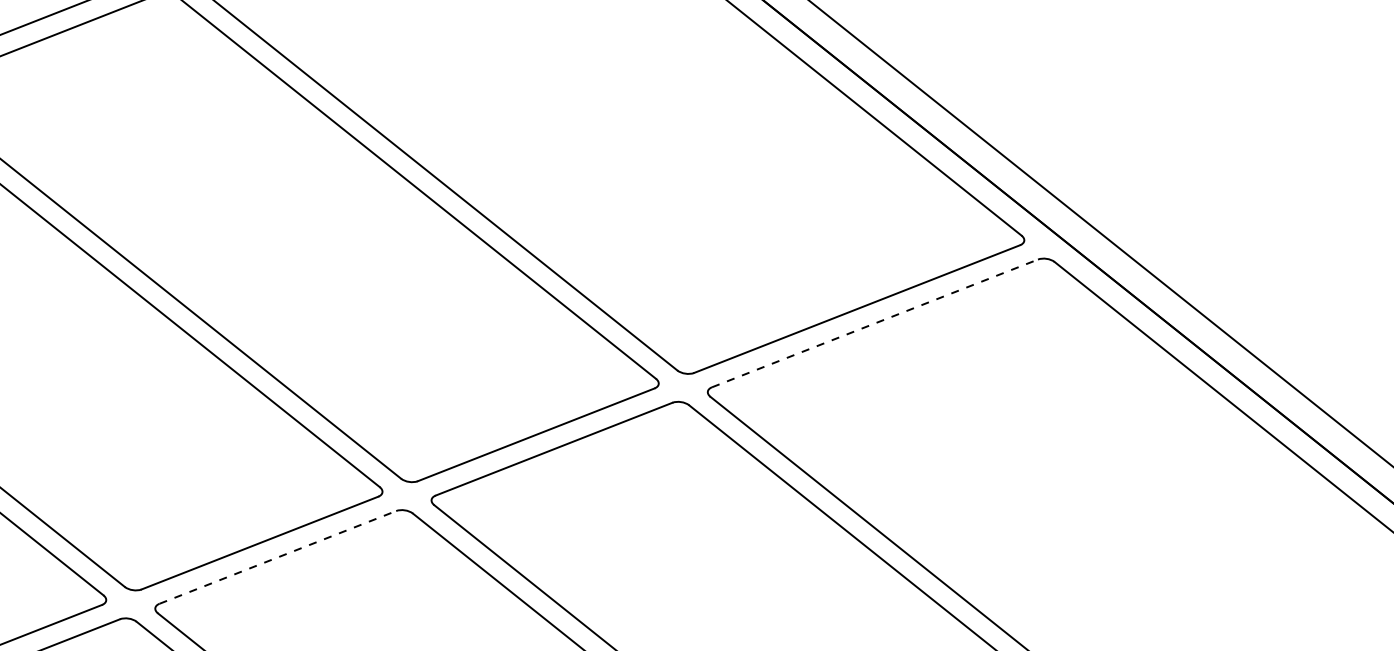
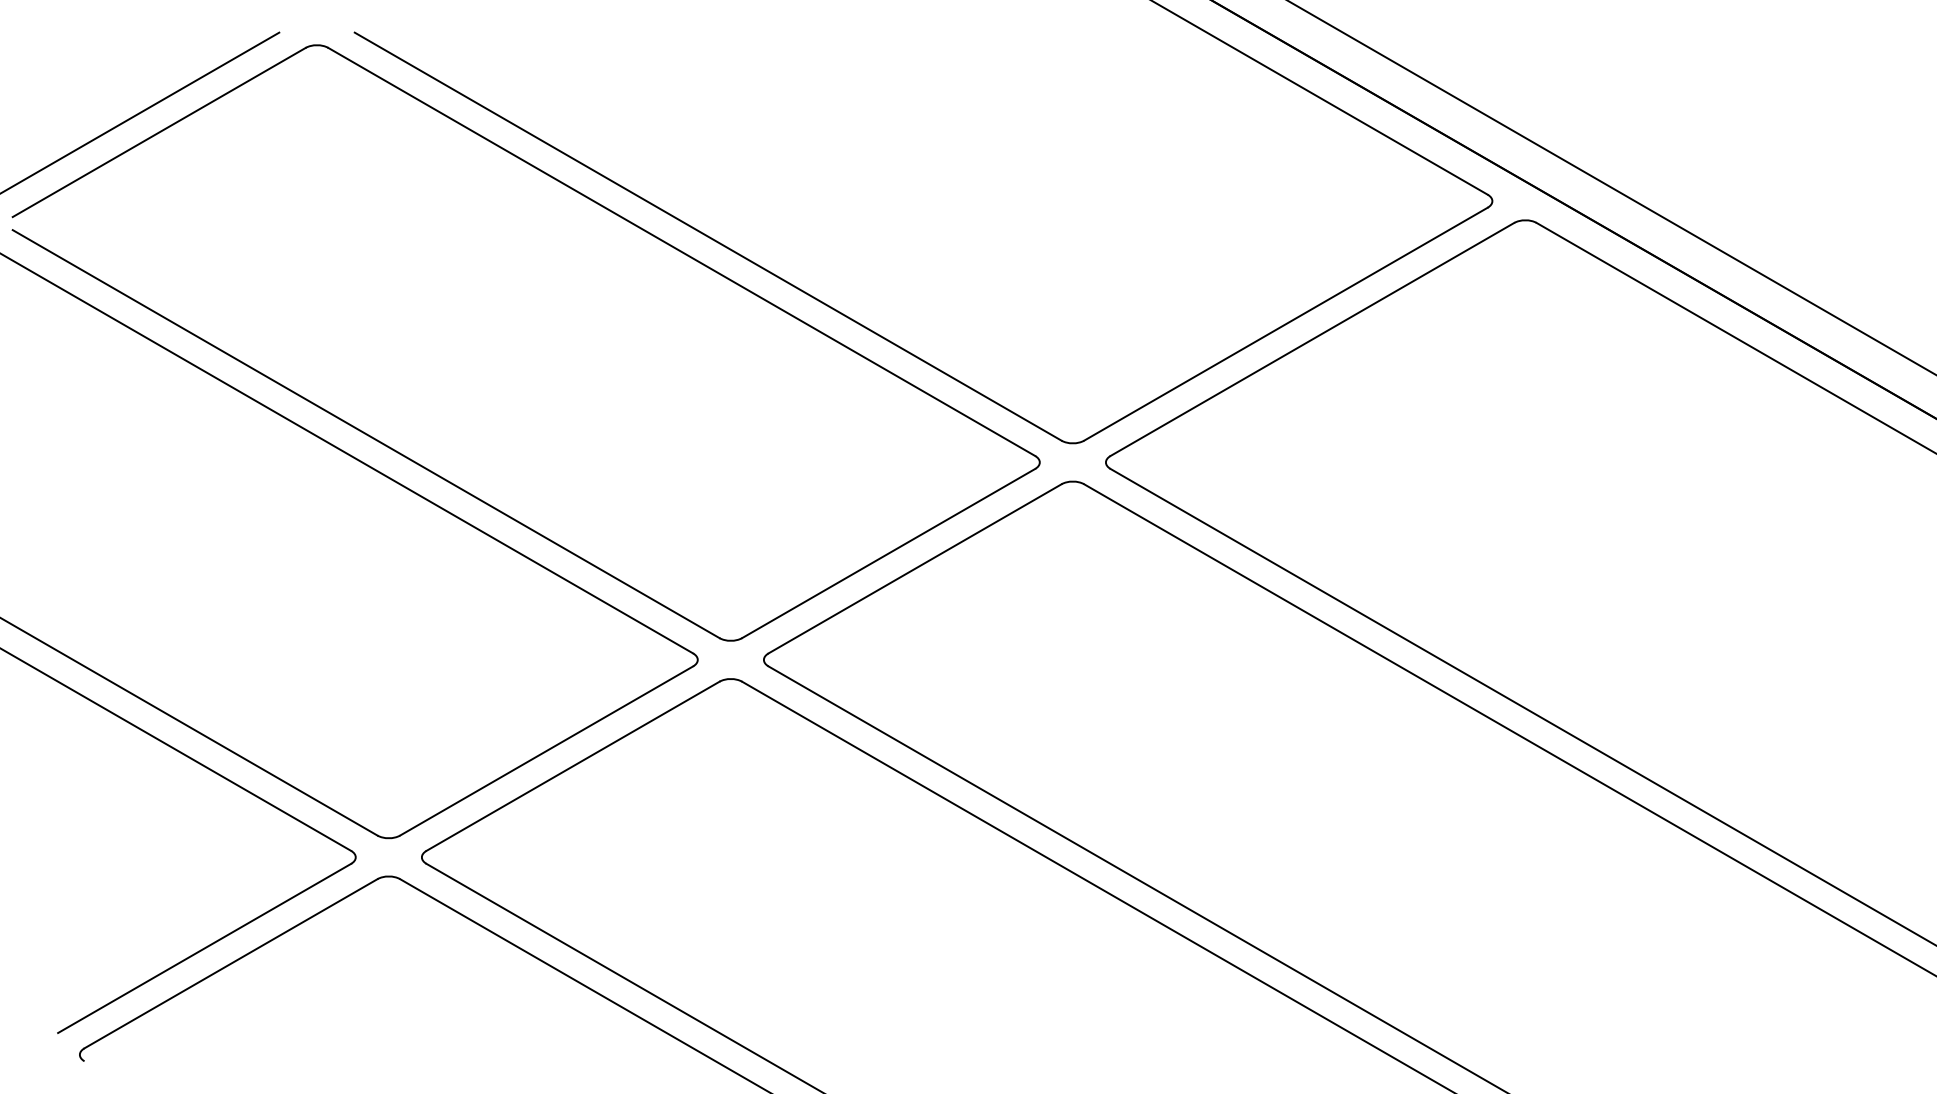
line: (875, 323) -> (1312, 339), dashed -> solid
line: (278, 557) -> (573, 766), dashed -> solid

